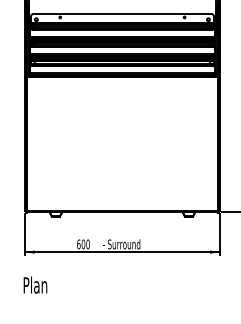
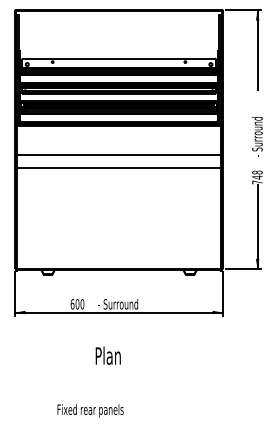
line: (121, 104) -> (118, 155), added
line: (121, 117) -> (118, 168), added
text: (34, 284) -> (107, 355), moved

